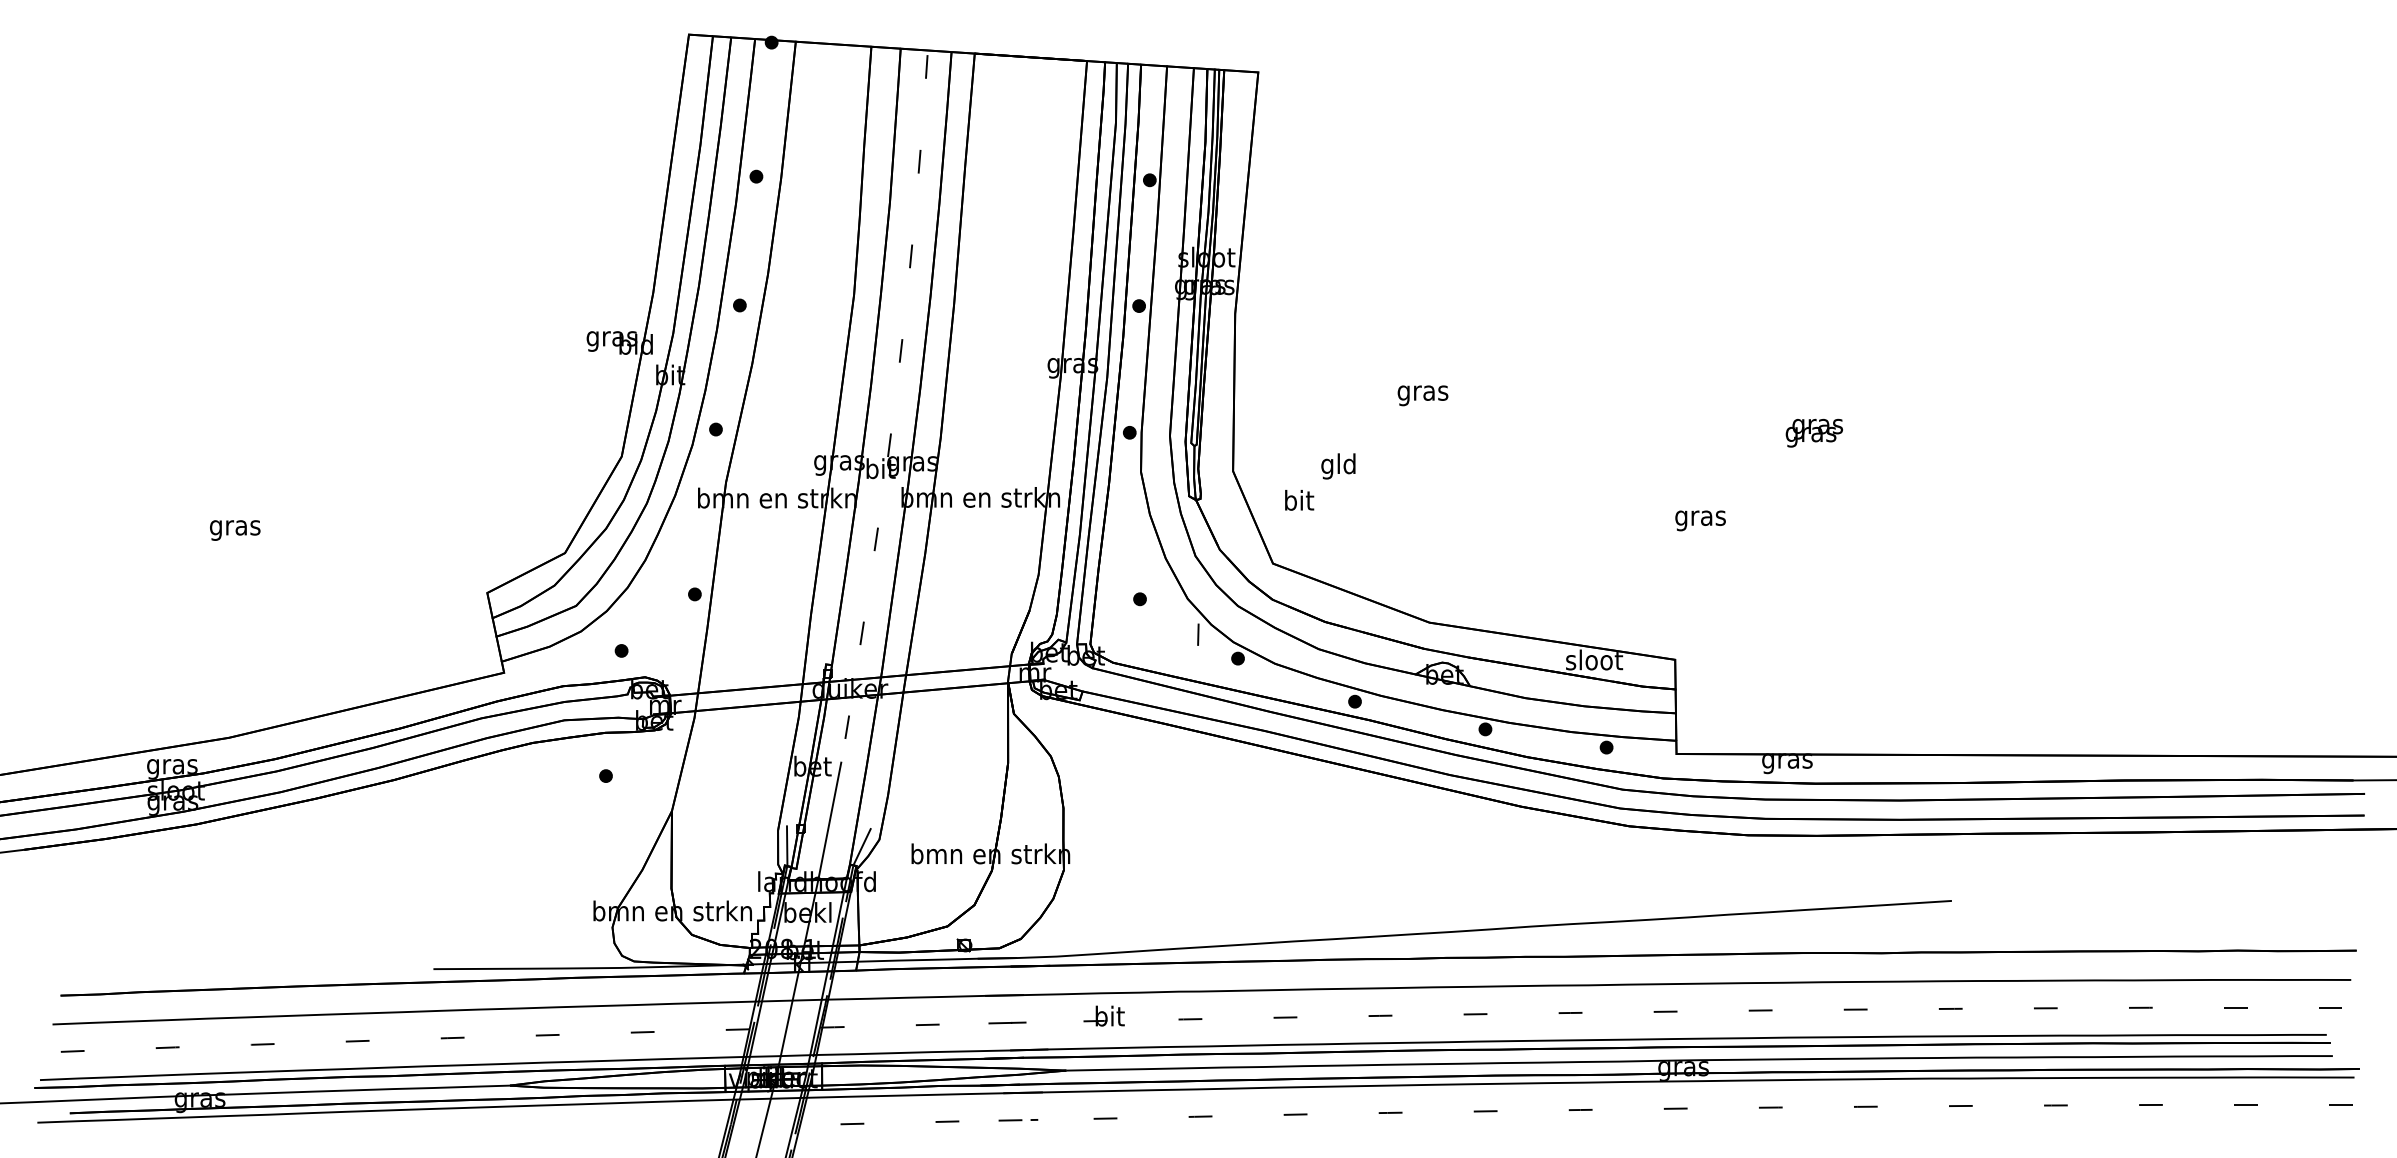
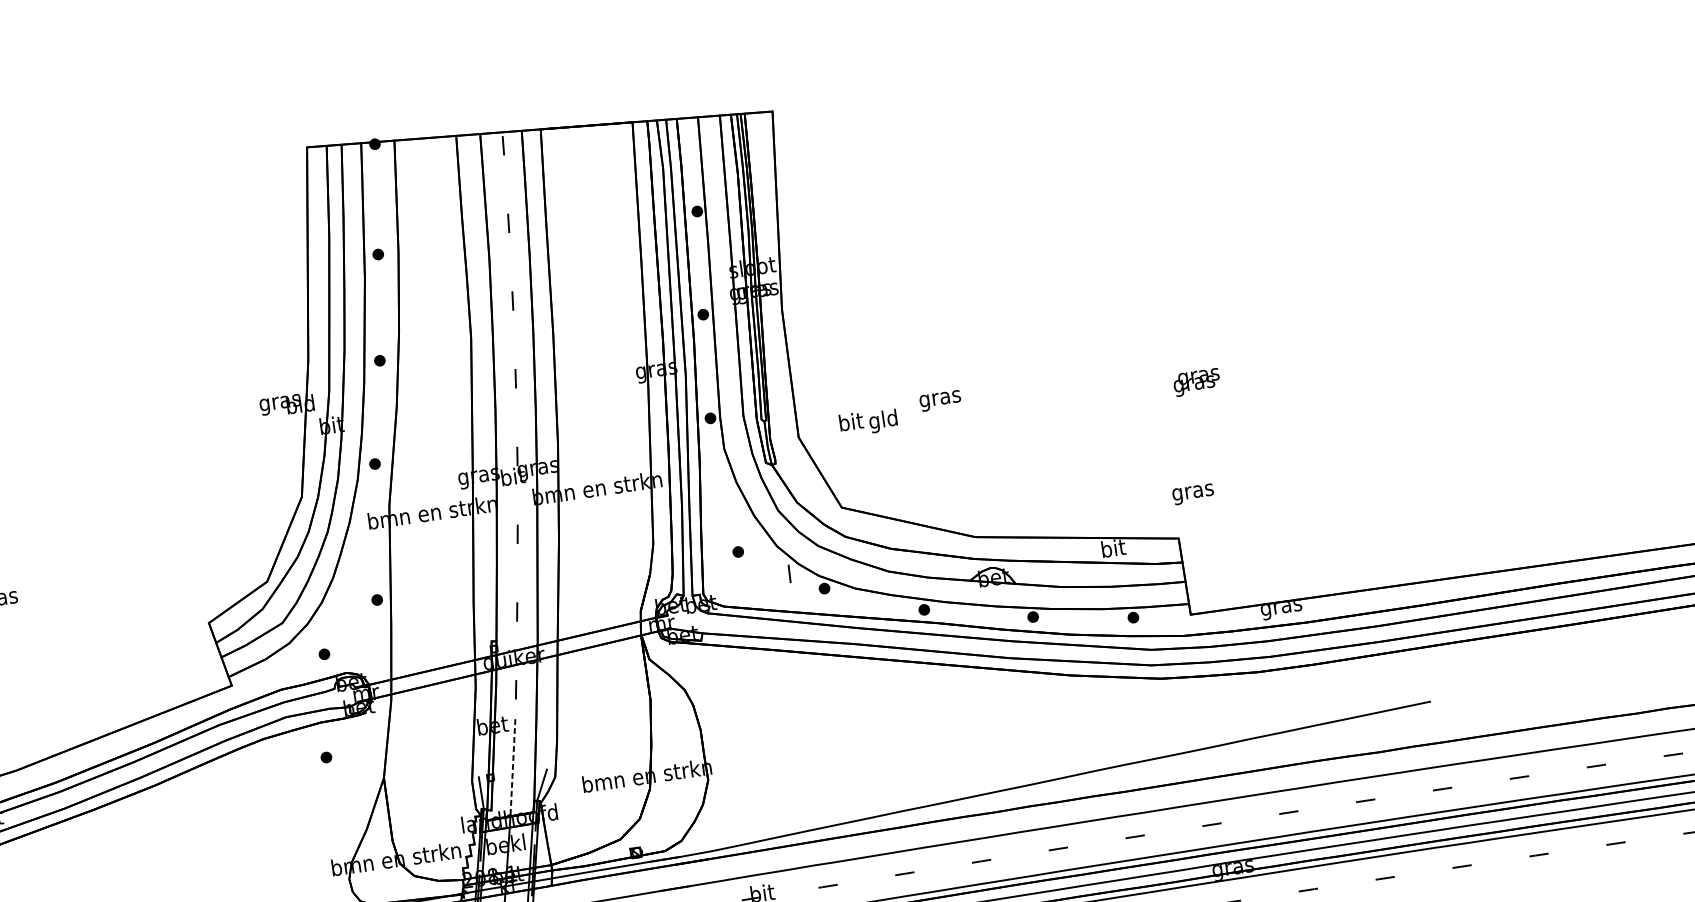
text: (1422, 395) -> (940, 400), moved
text: (1813, 432) -> (1196, 382), moved
text: (1299, 500) -> (851, 421), moved
text: (1700, 520) -> (1193, 494), moved
text: (1594, 659) -> (1113, 547), sloot -> bit
line: (829, 821) -> (512, 768), solid -> dashed

